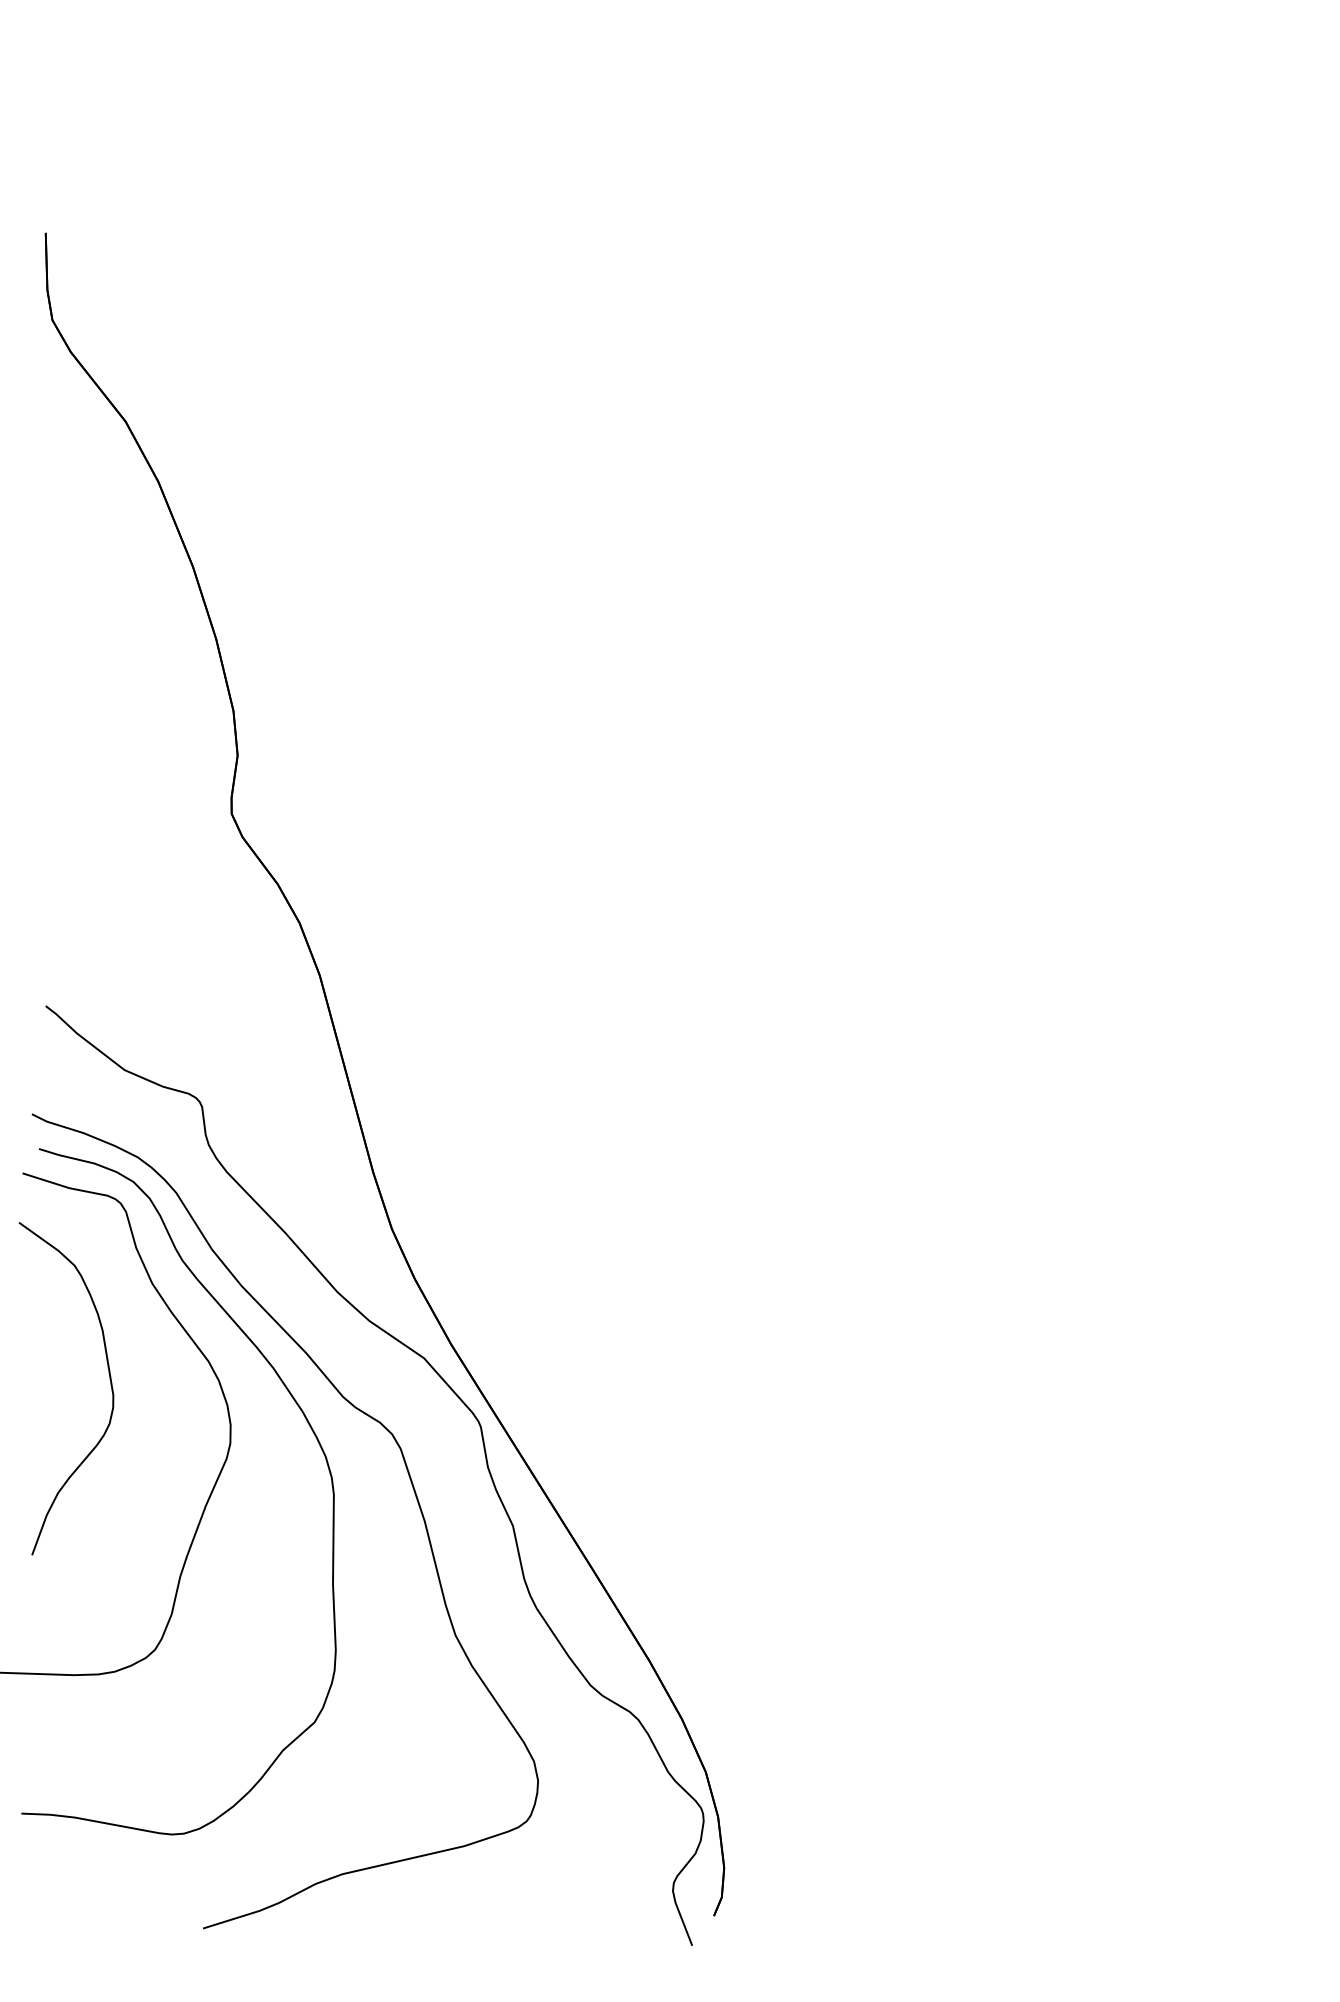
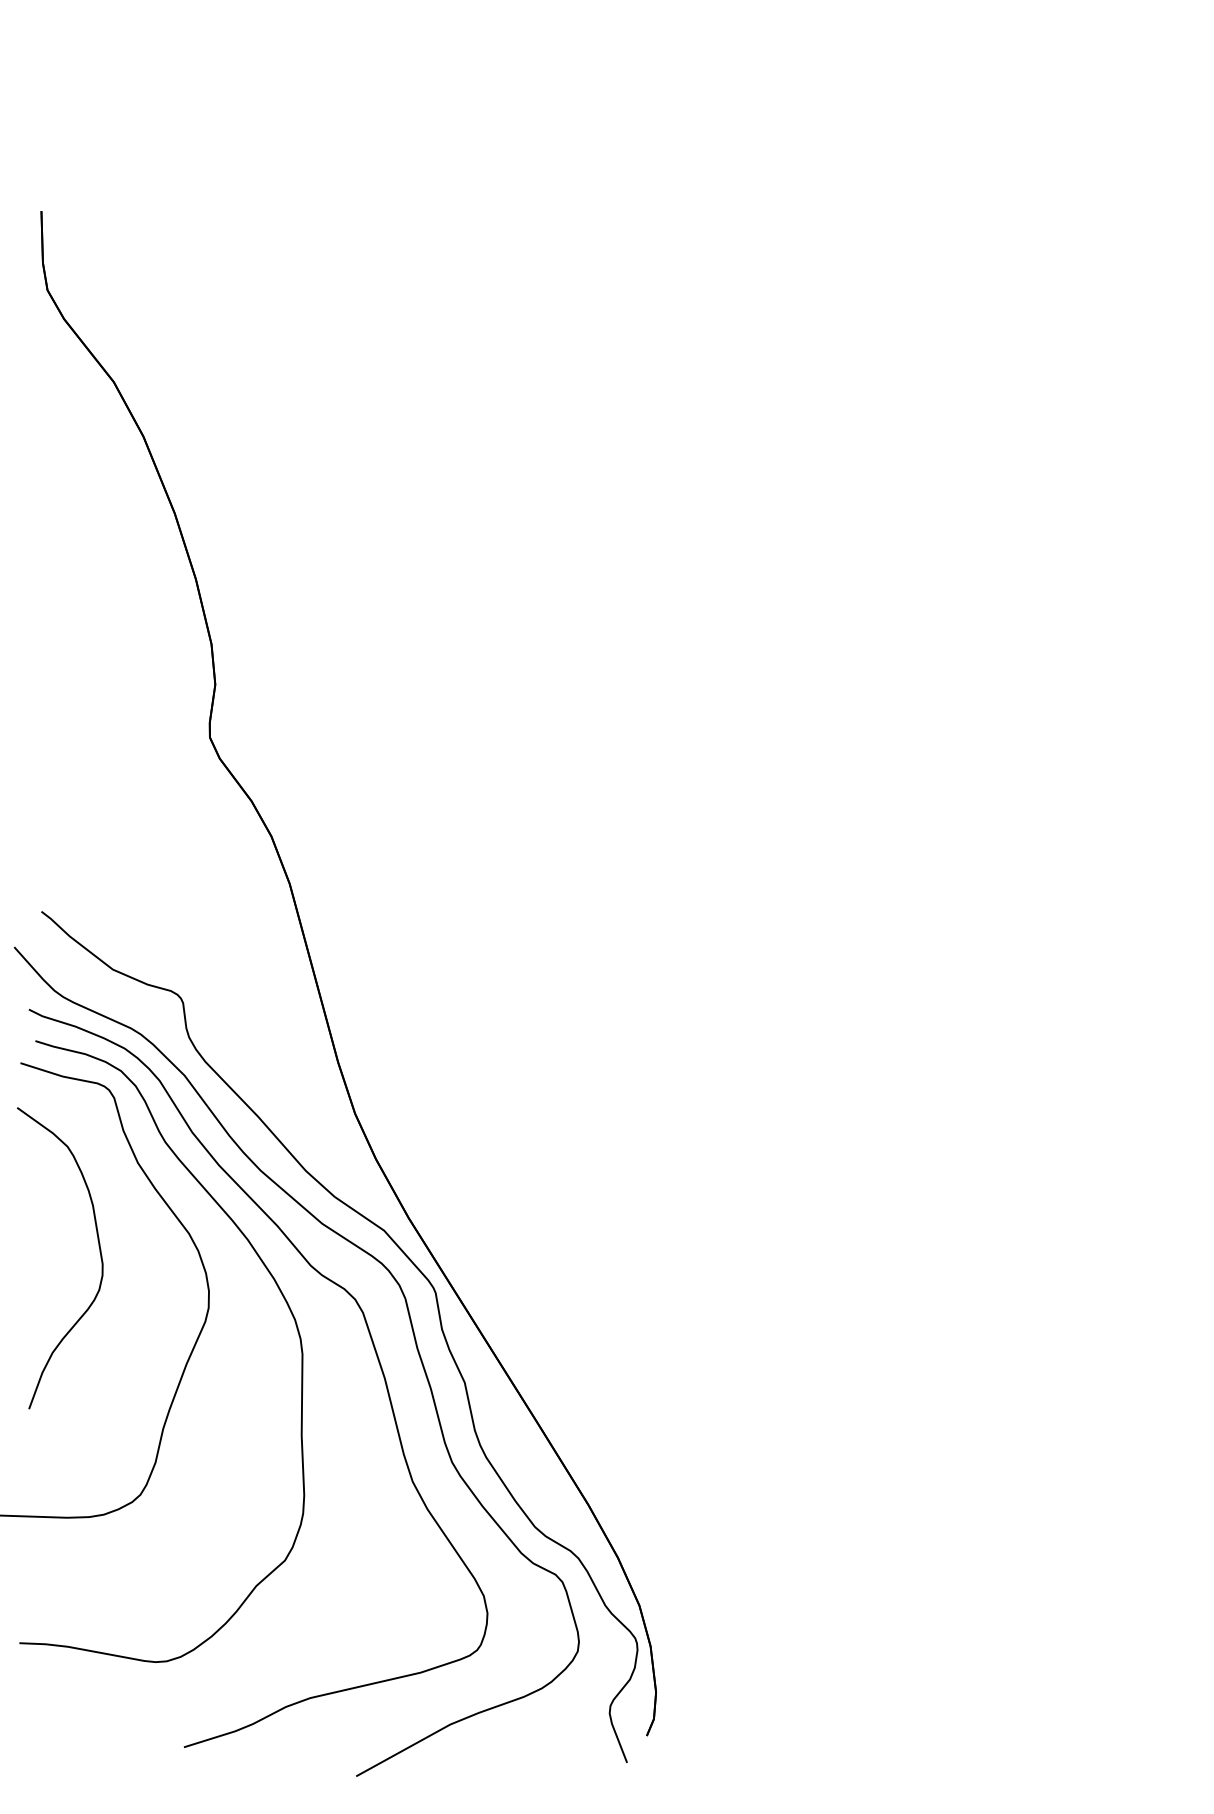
curve: (455, 1471) -> (412, 1333), added

